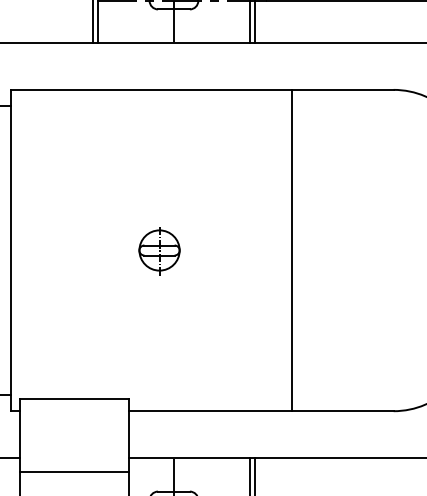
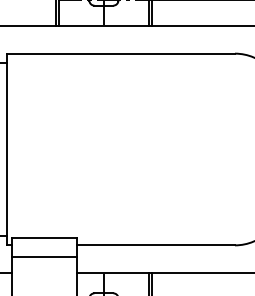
part: (159, 250) -> (95, 149), removed
line: (292, 250) -> (174, 149), removed
line: (74, 471) -> (44, 256), moved

